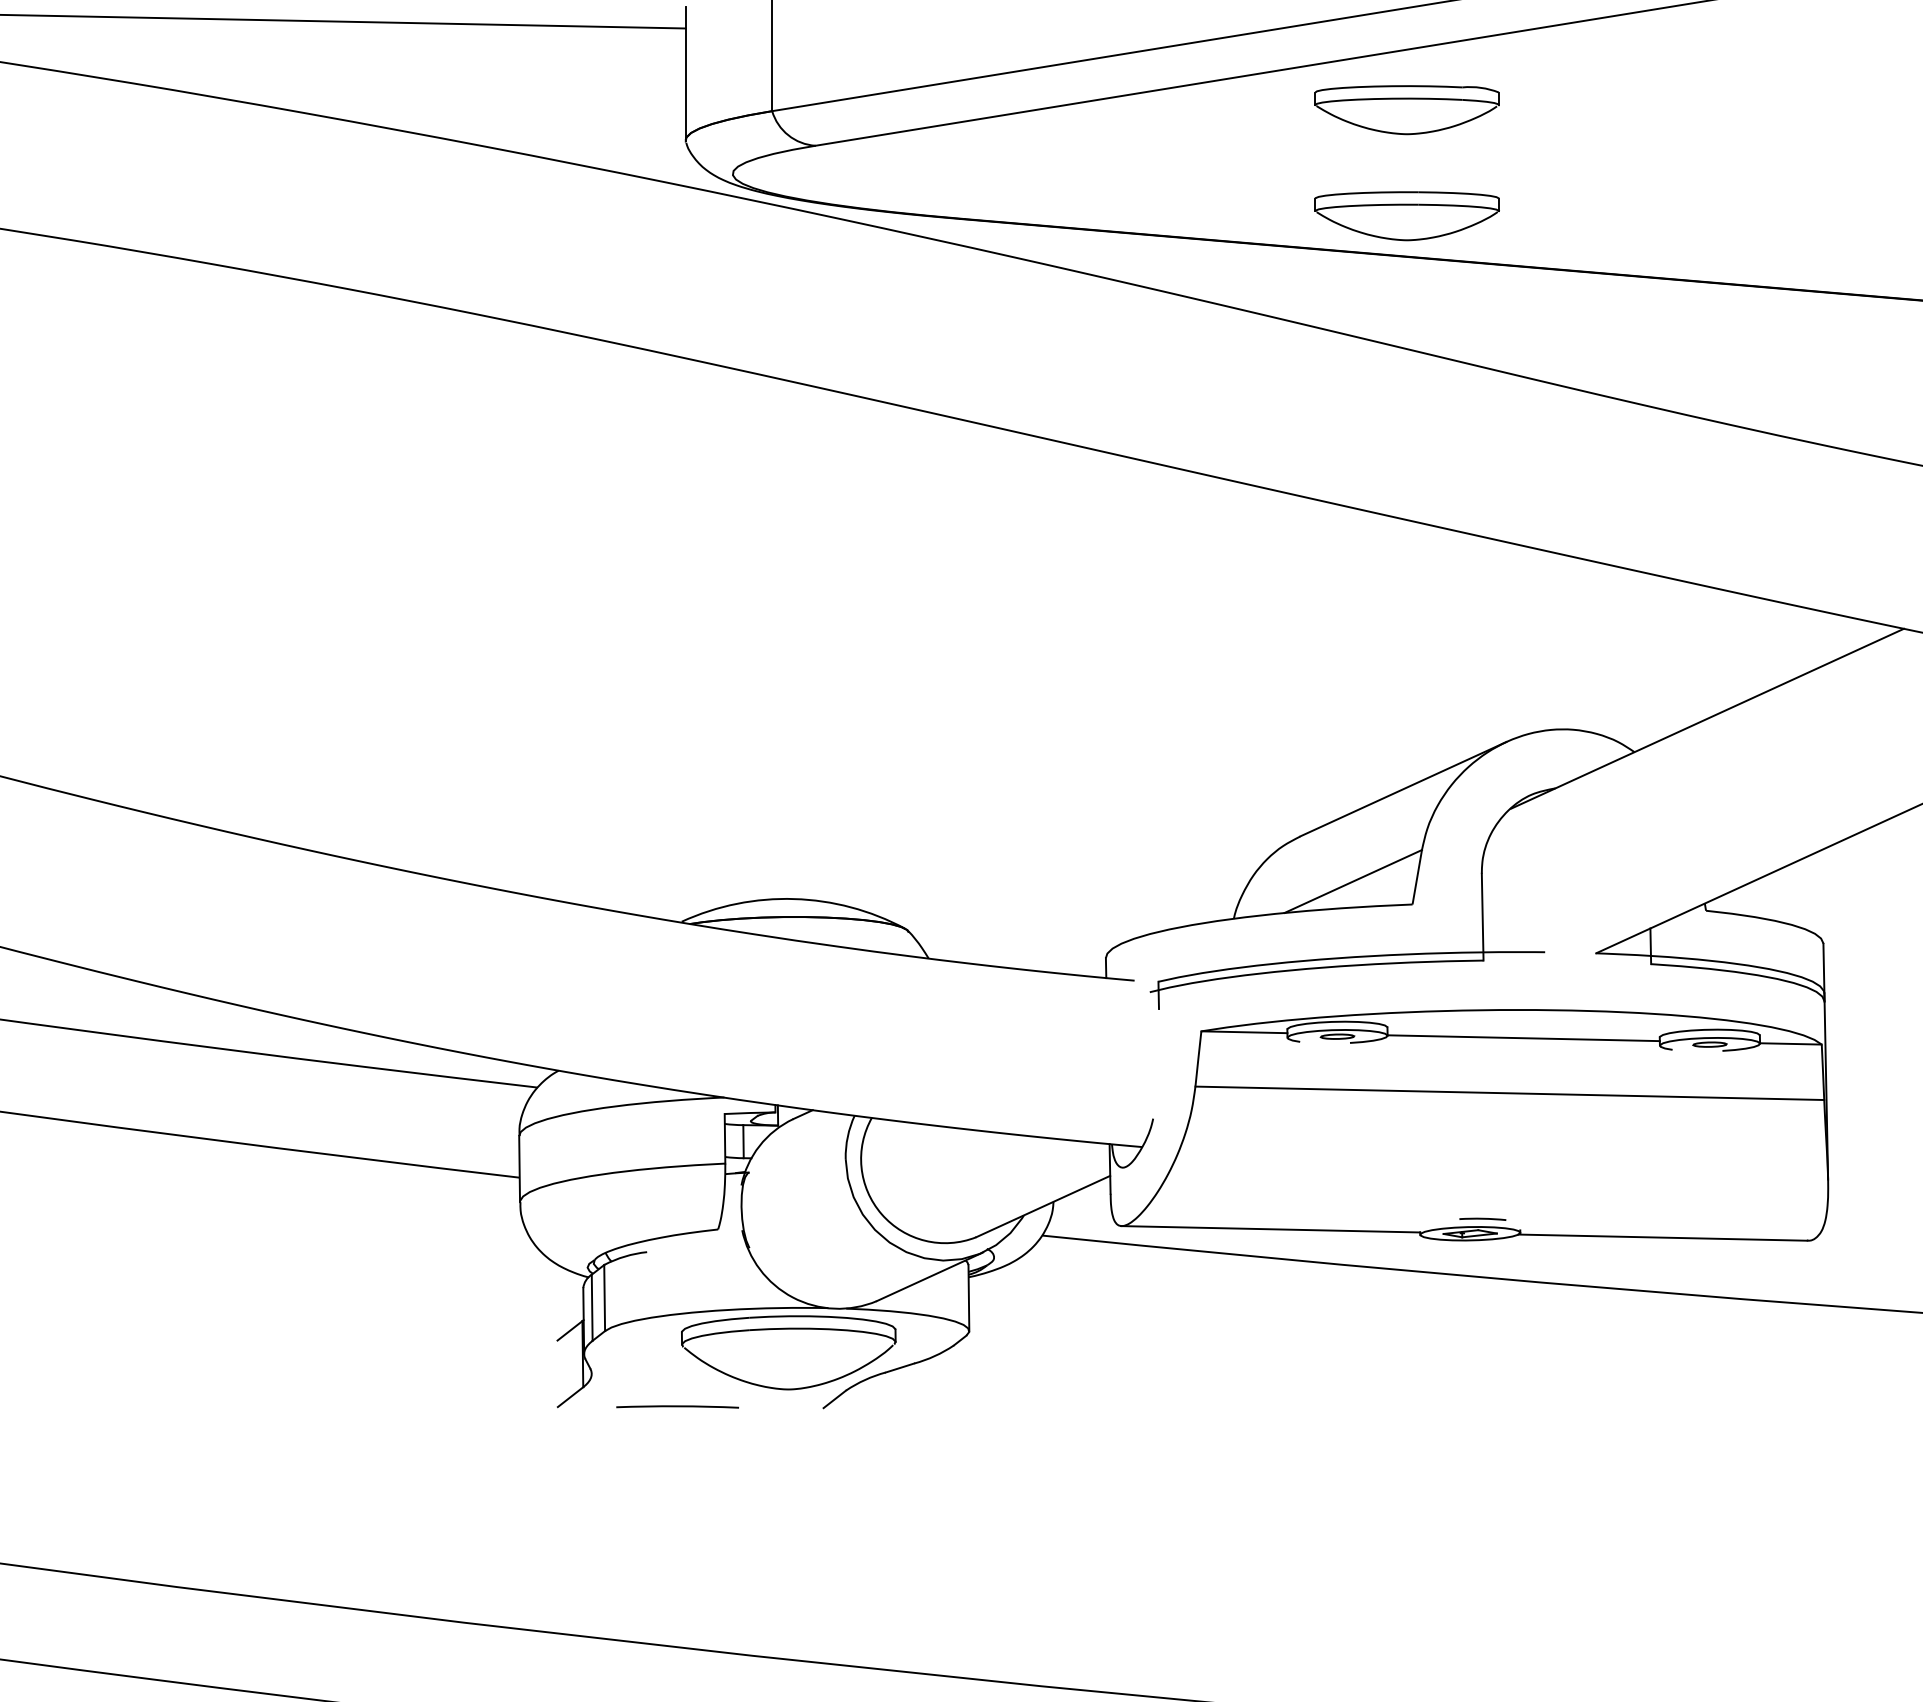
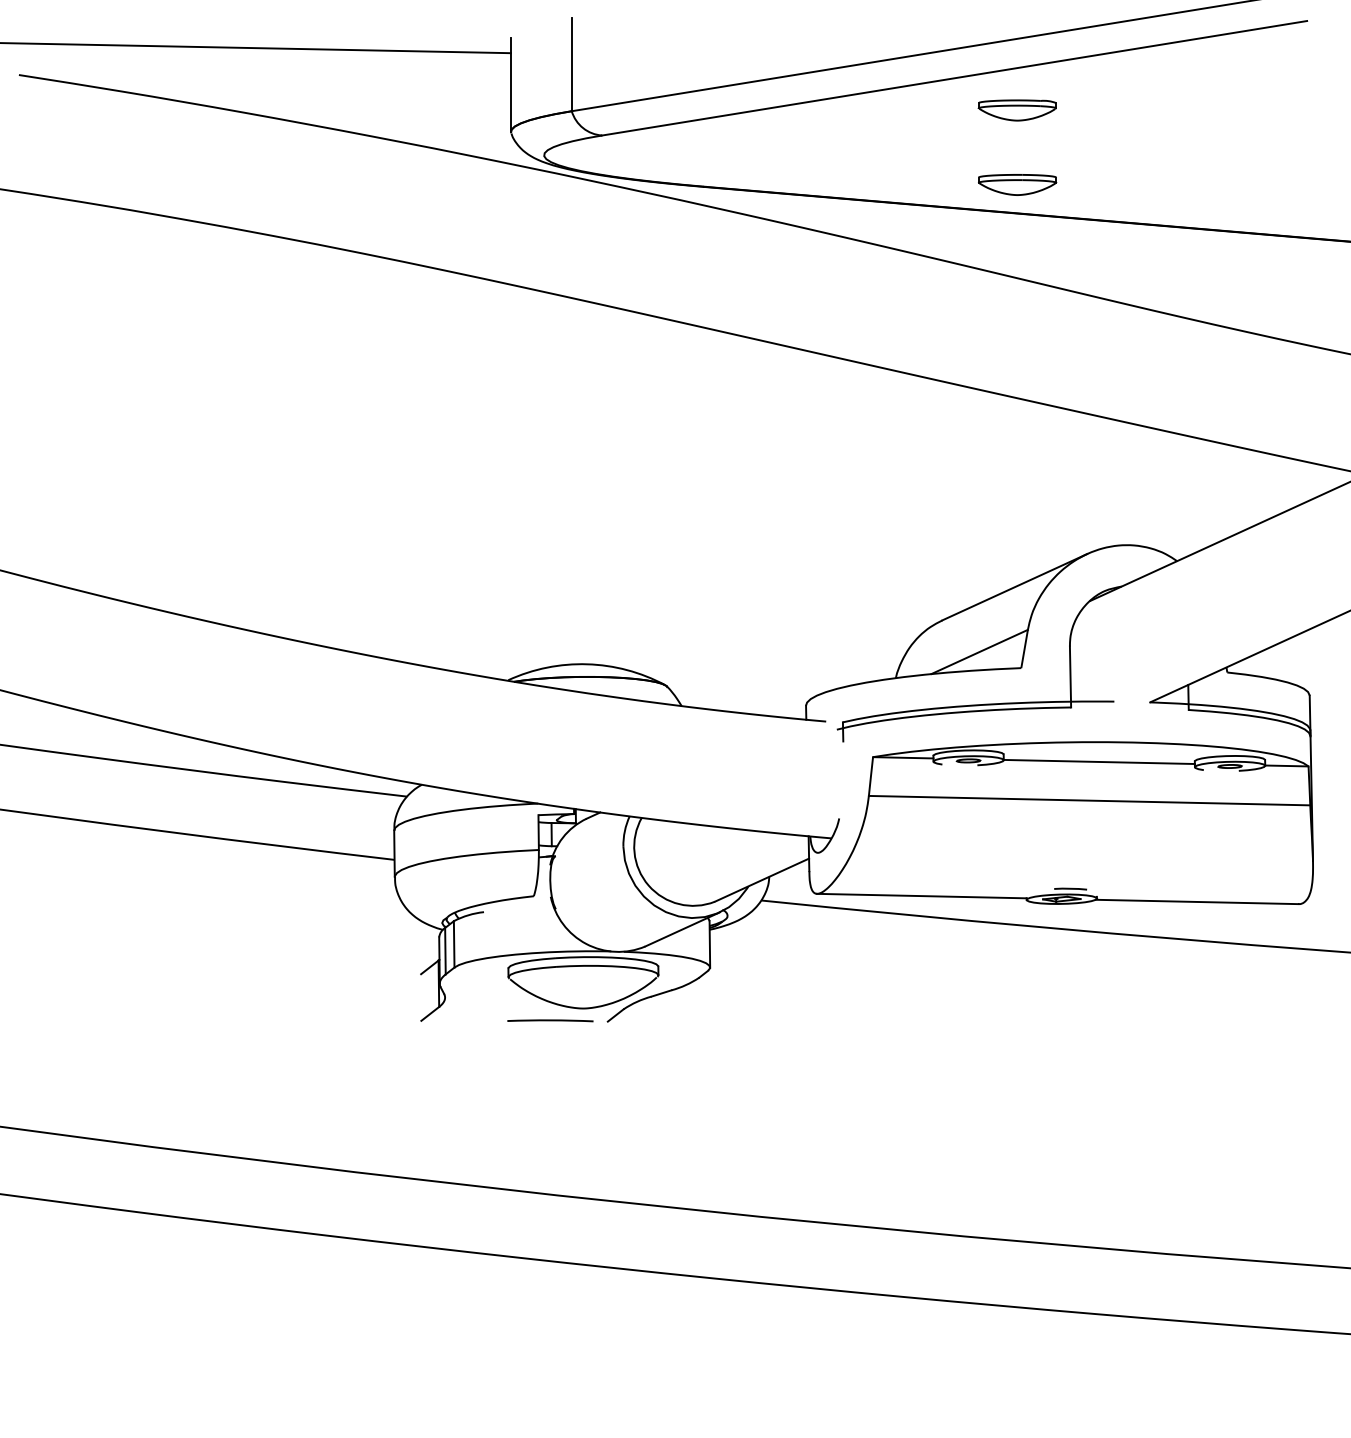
part: (1407, 110) -> (1017, 110), size x0.6
part: (1407, 215) -> (1017, 184), size x0.6
line: (677, 1406) -> (550, 1020), moved

